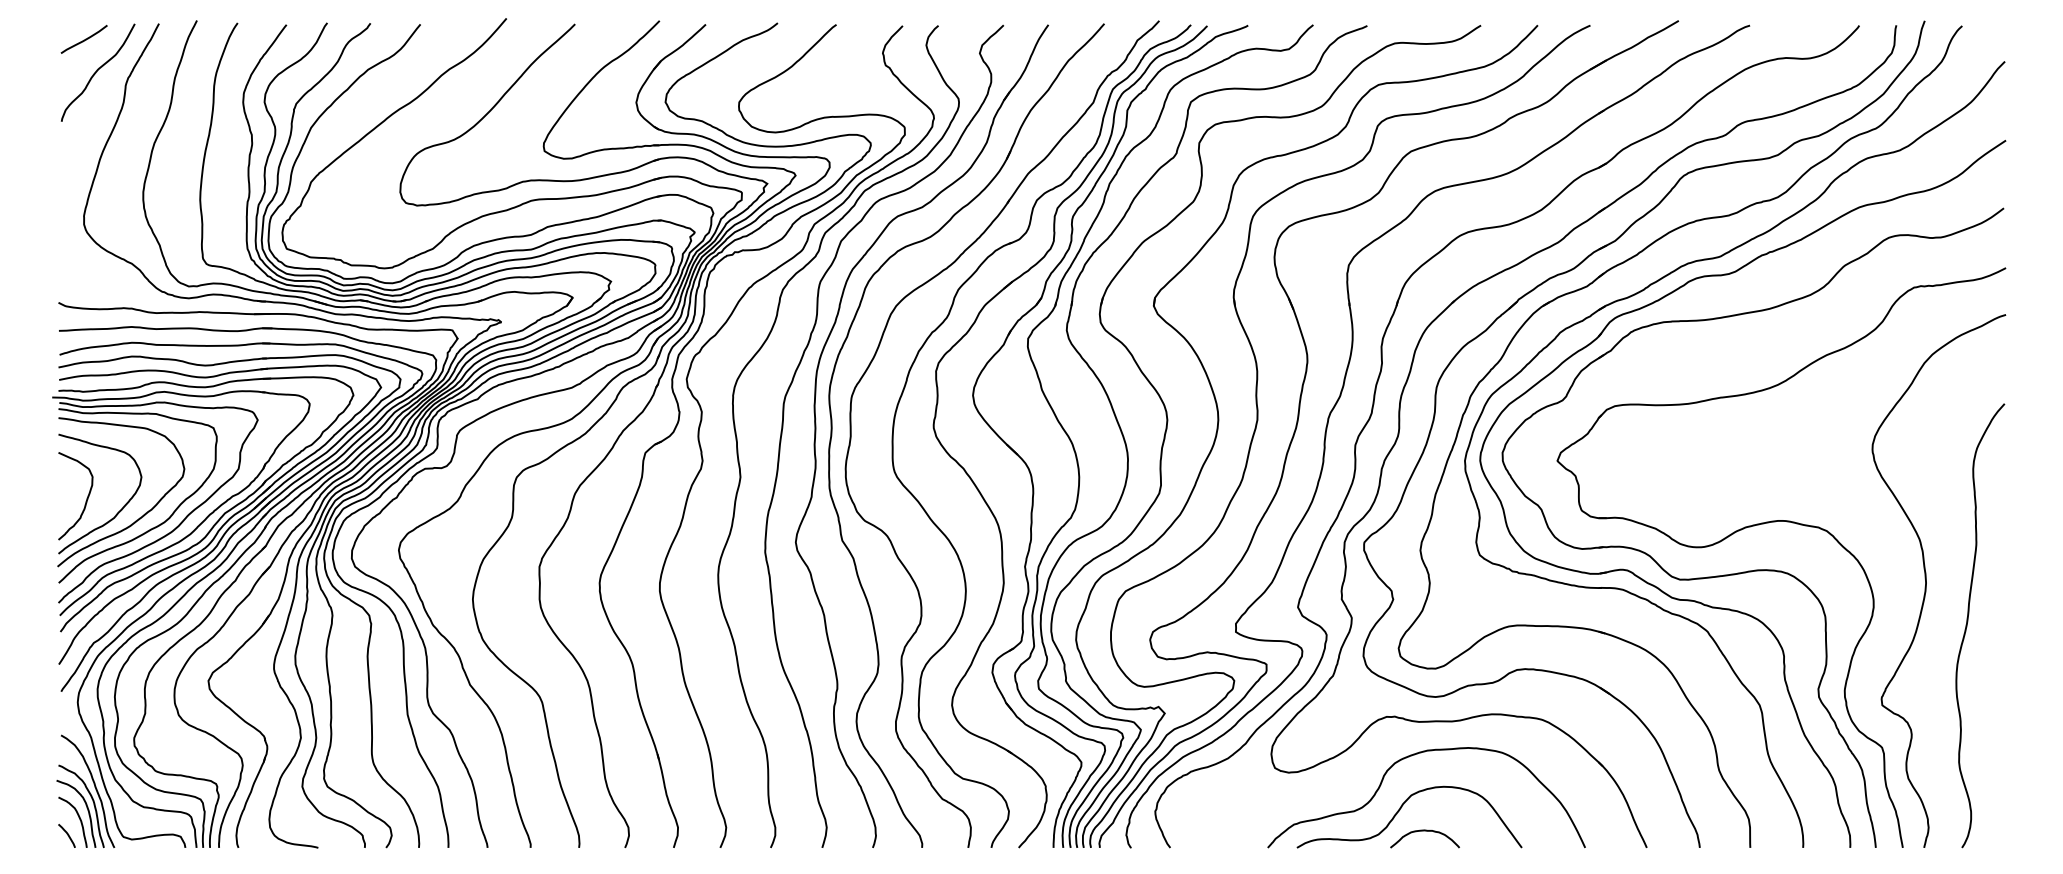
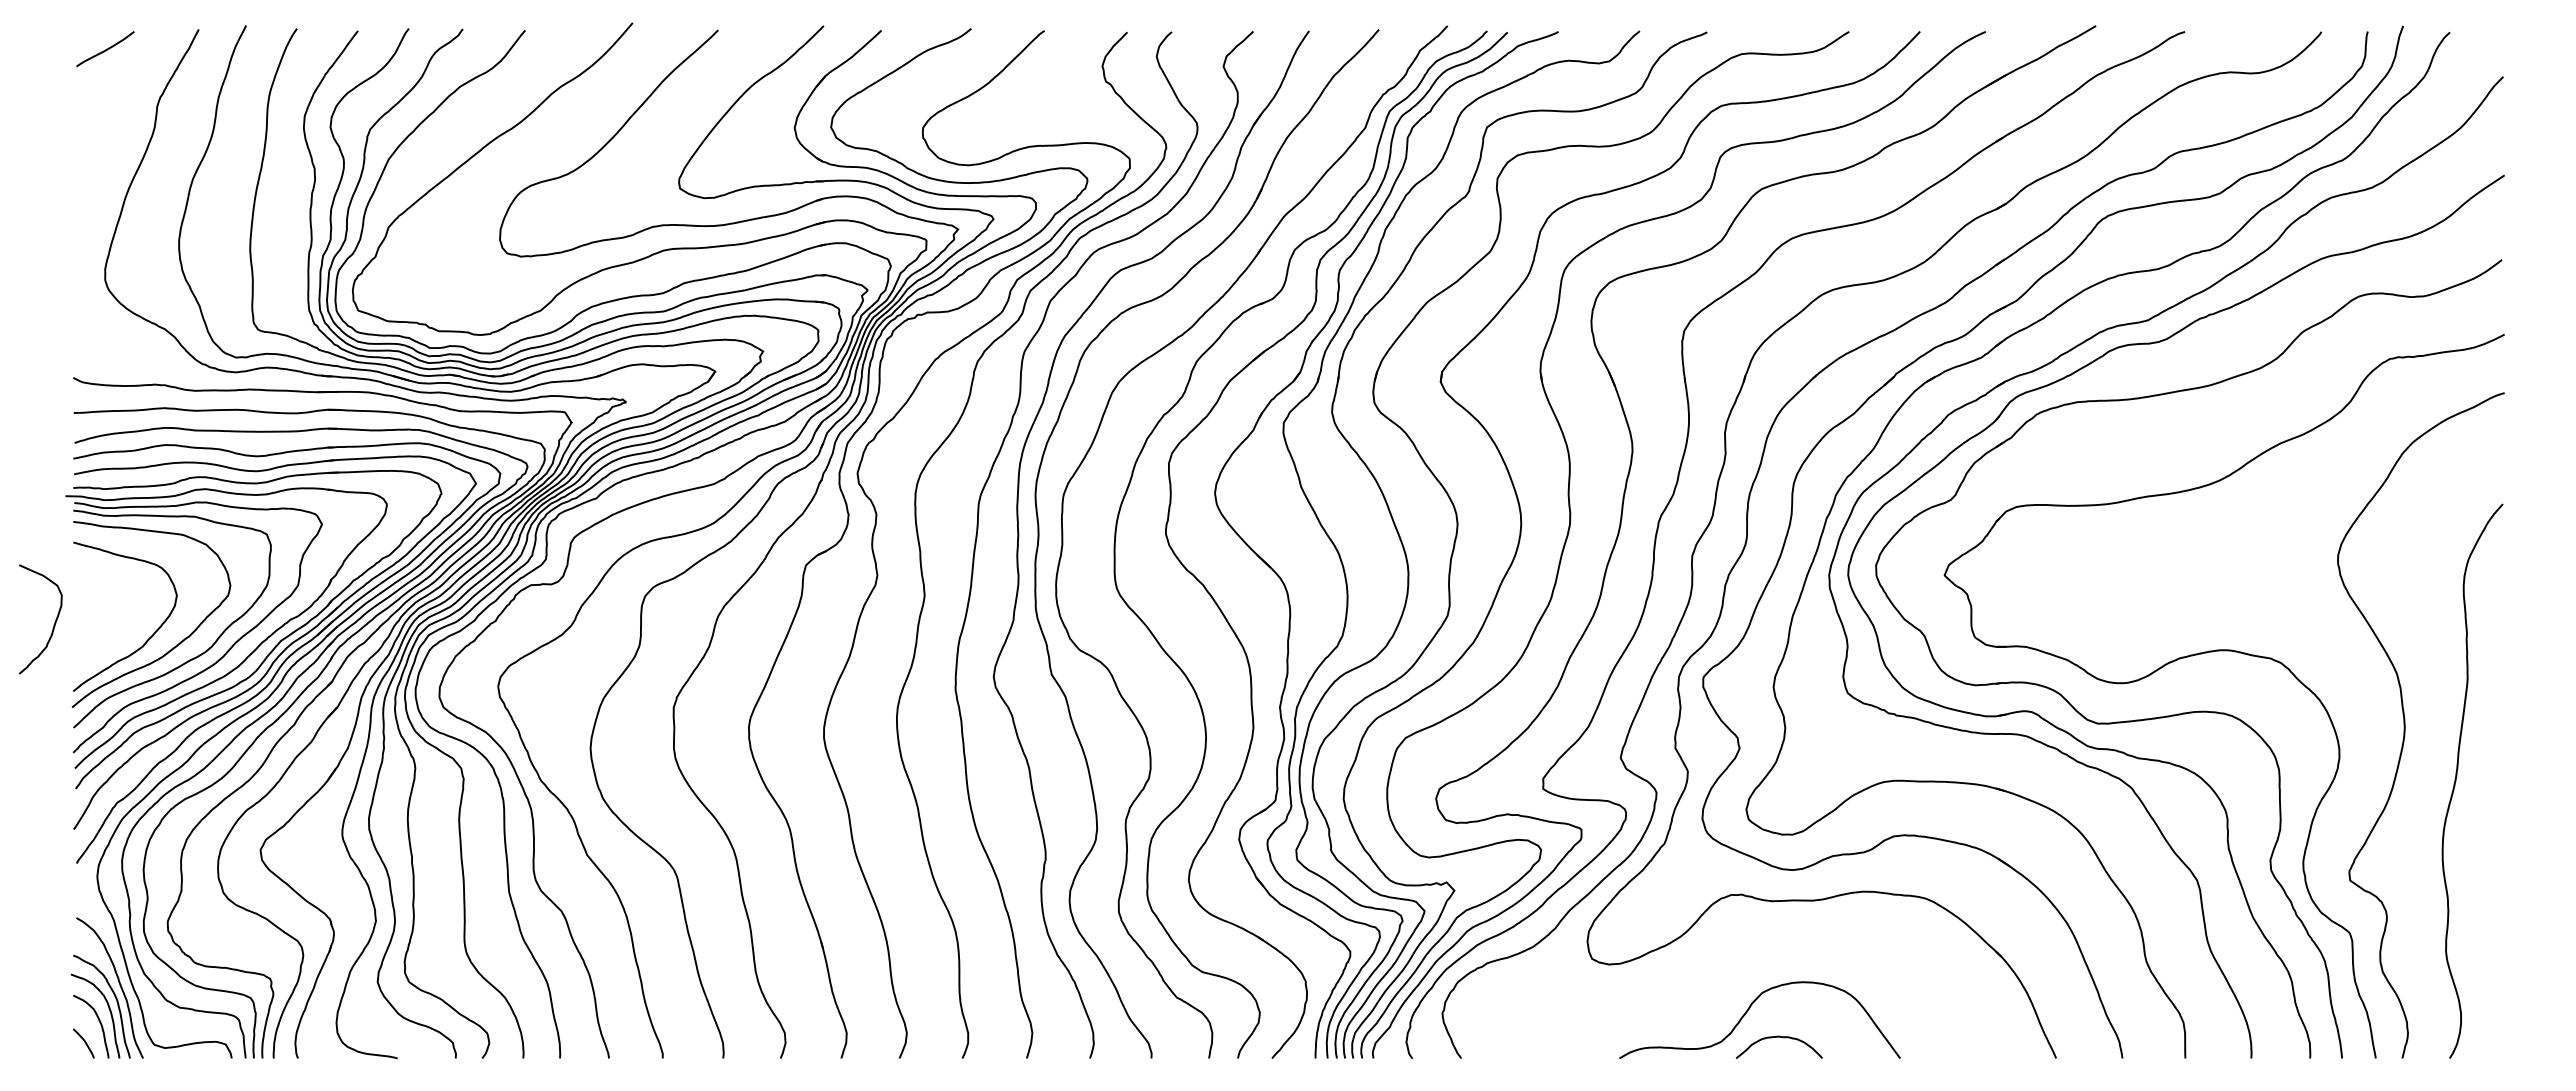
curve: (97, 71) -> (121, 89), removed
curve: (86, 498) -> (54, 622), moved
curve: (1409, 757) -> (1759, 945), removed

